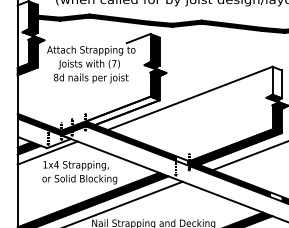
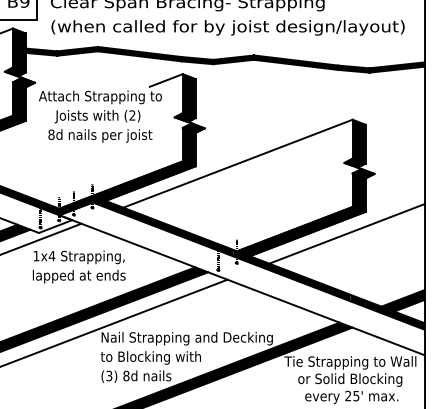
text: (114, 63) -> (132, 115), (7) -> (2)
fill: (276, 82) -> (358, 141), added
fill: (122, 110) -> (143, 180), added
fill: (181, 160) -> (225, 250), added
text: (79, 179) -> (84, 276), or Solid Blocking -> lapped at ends
fill: (276, 196) -> (357, 300), added

